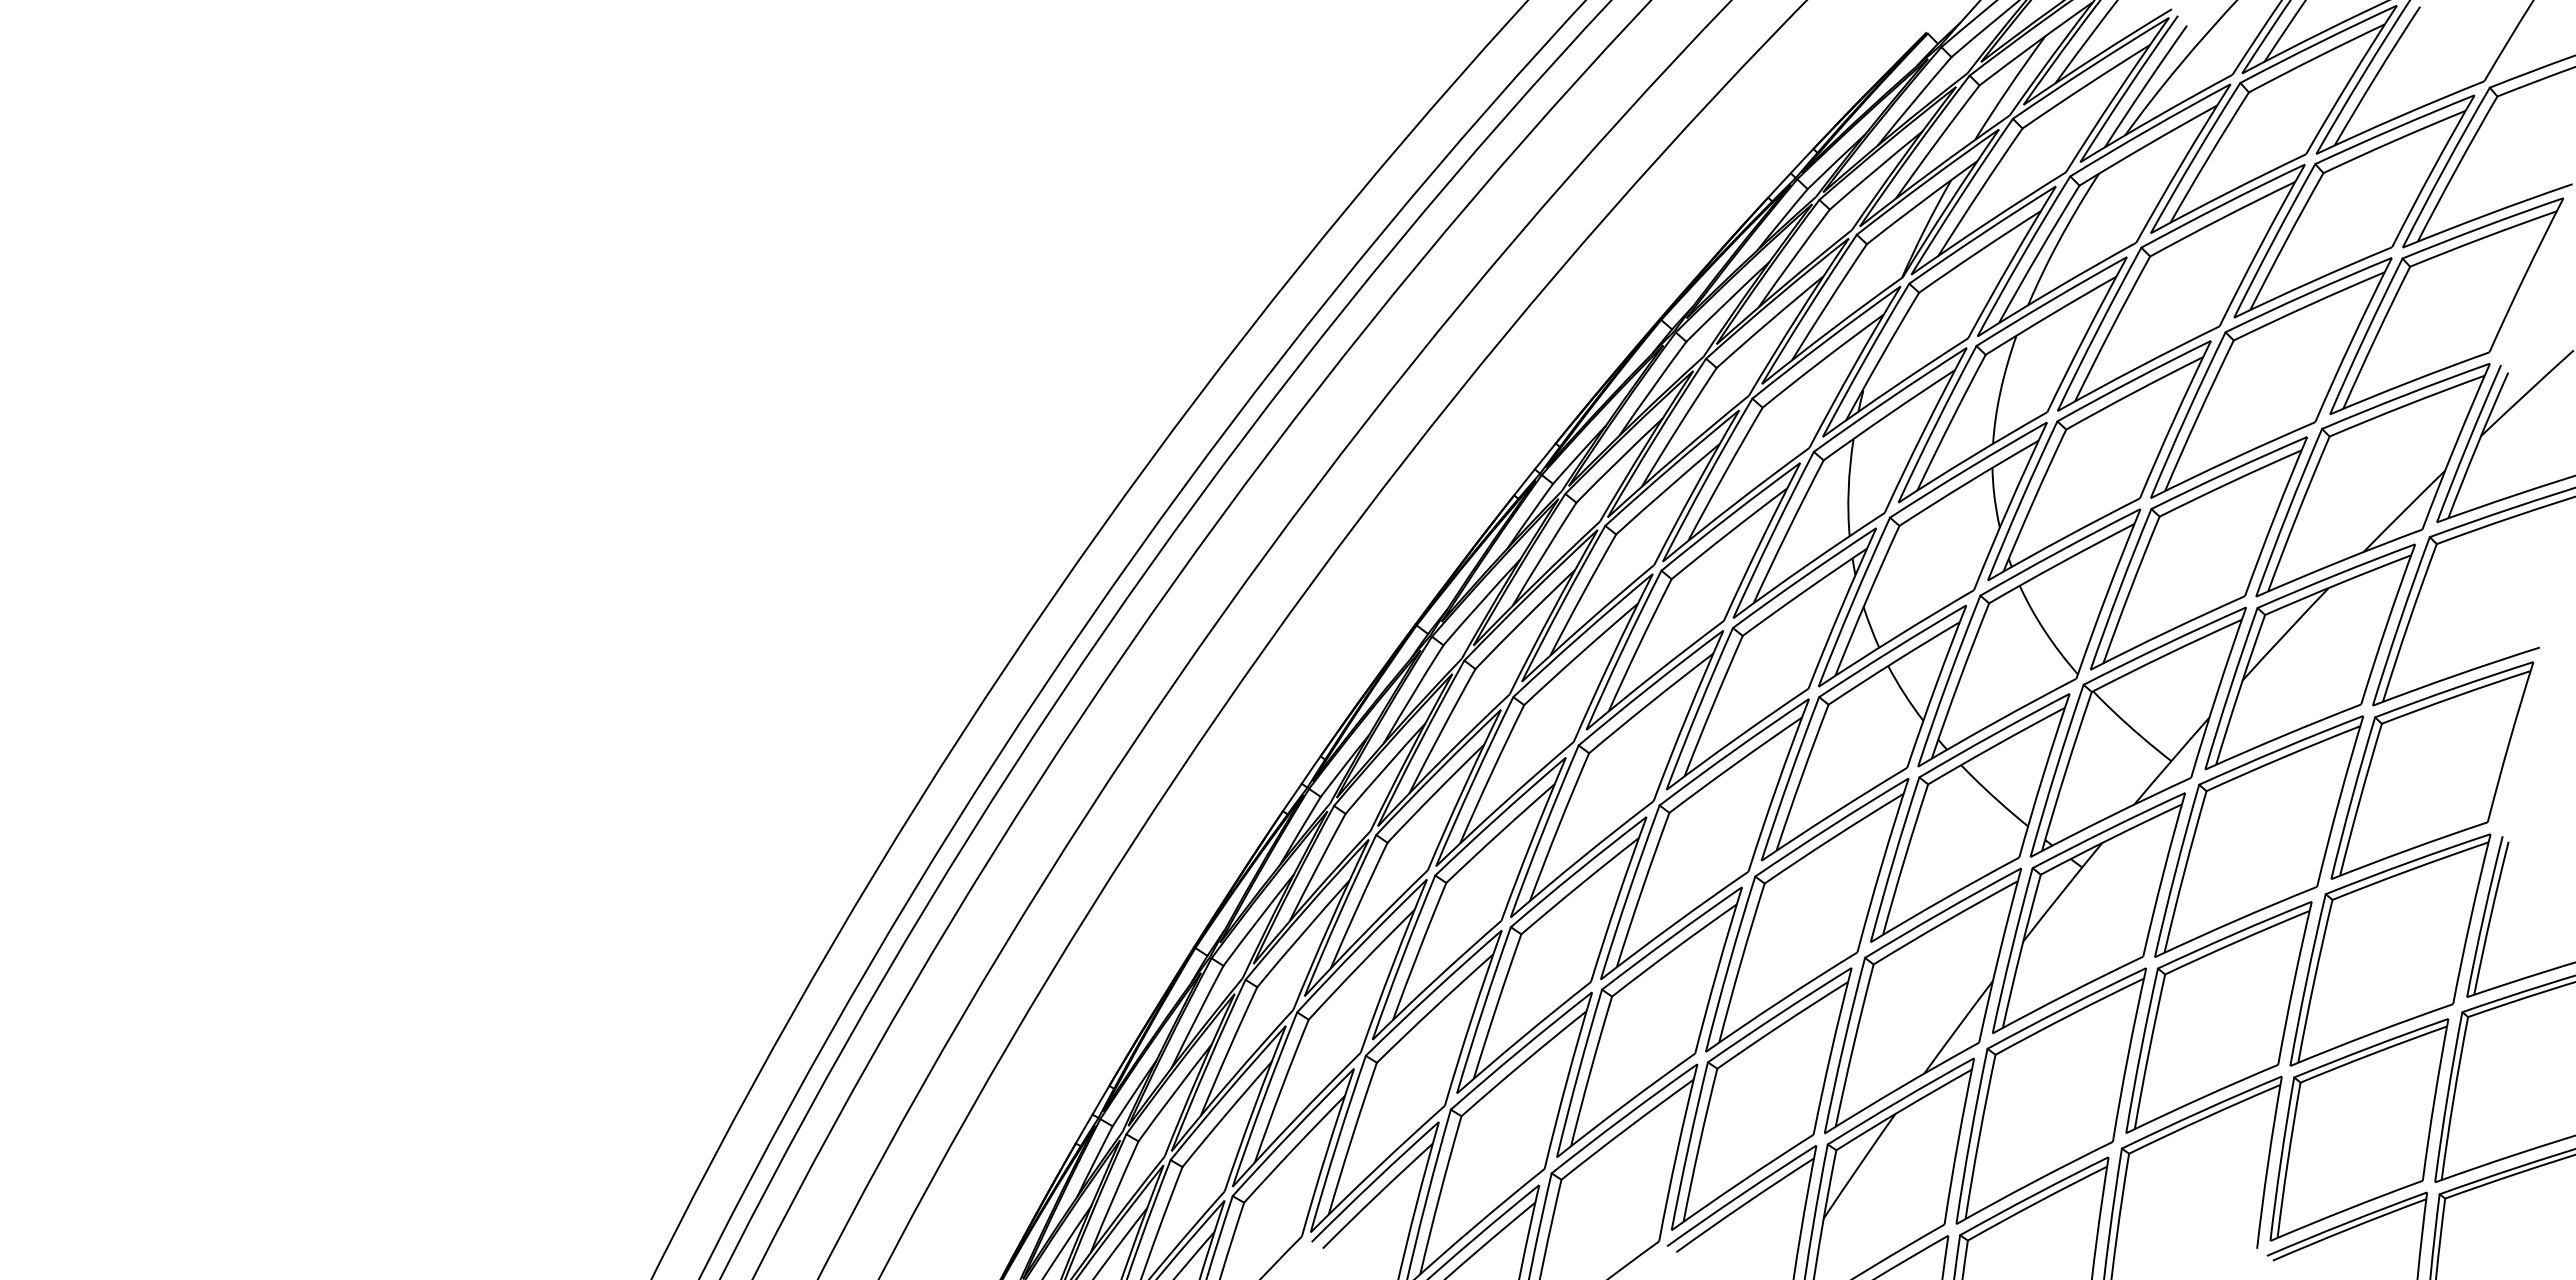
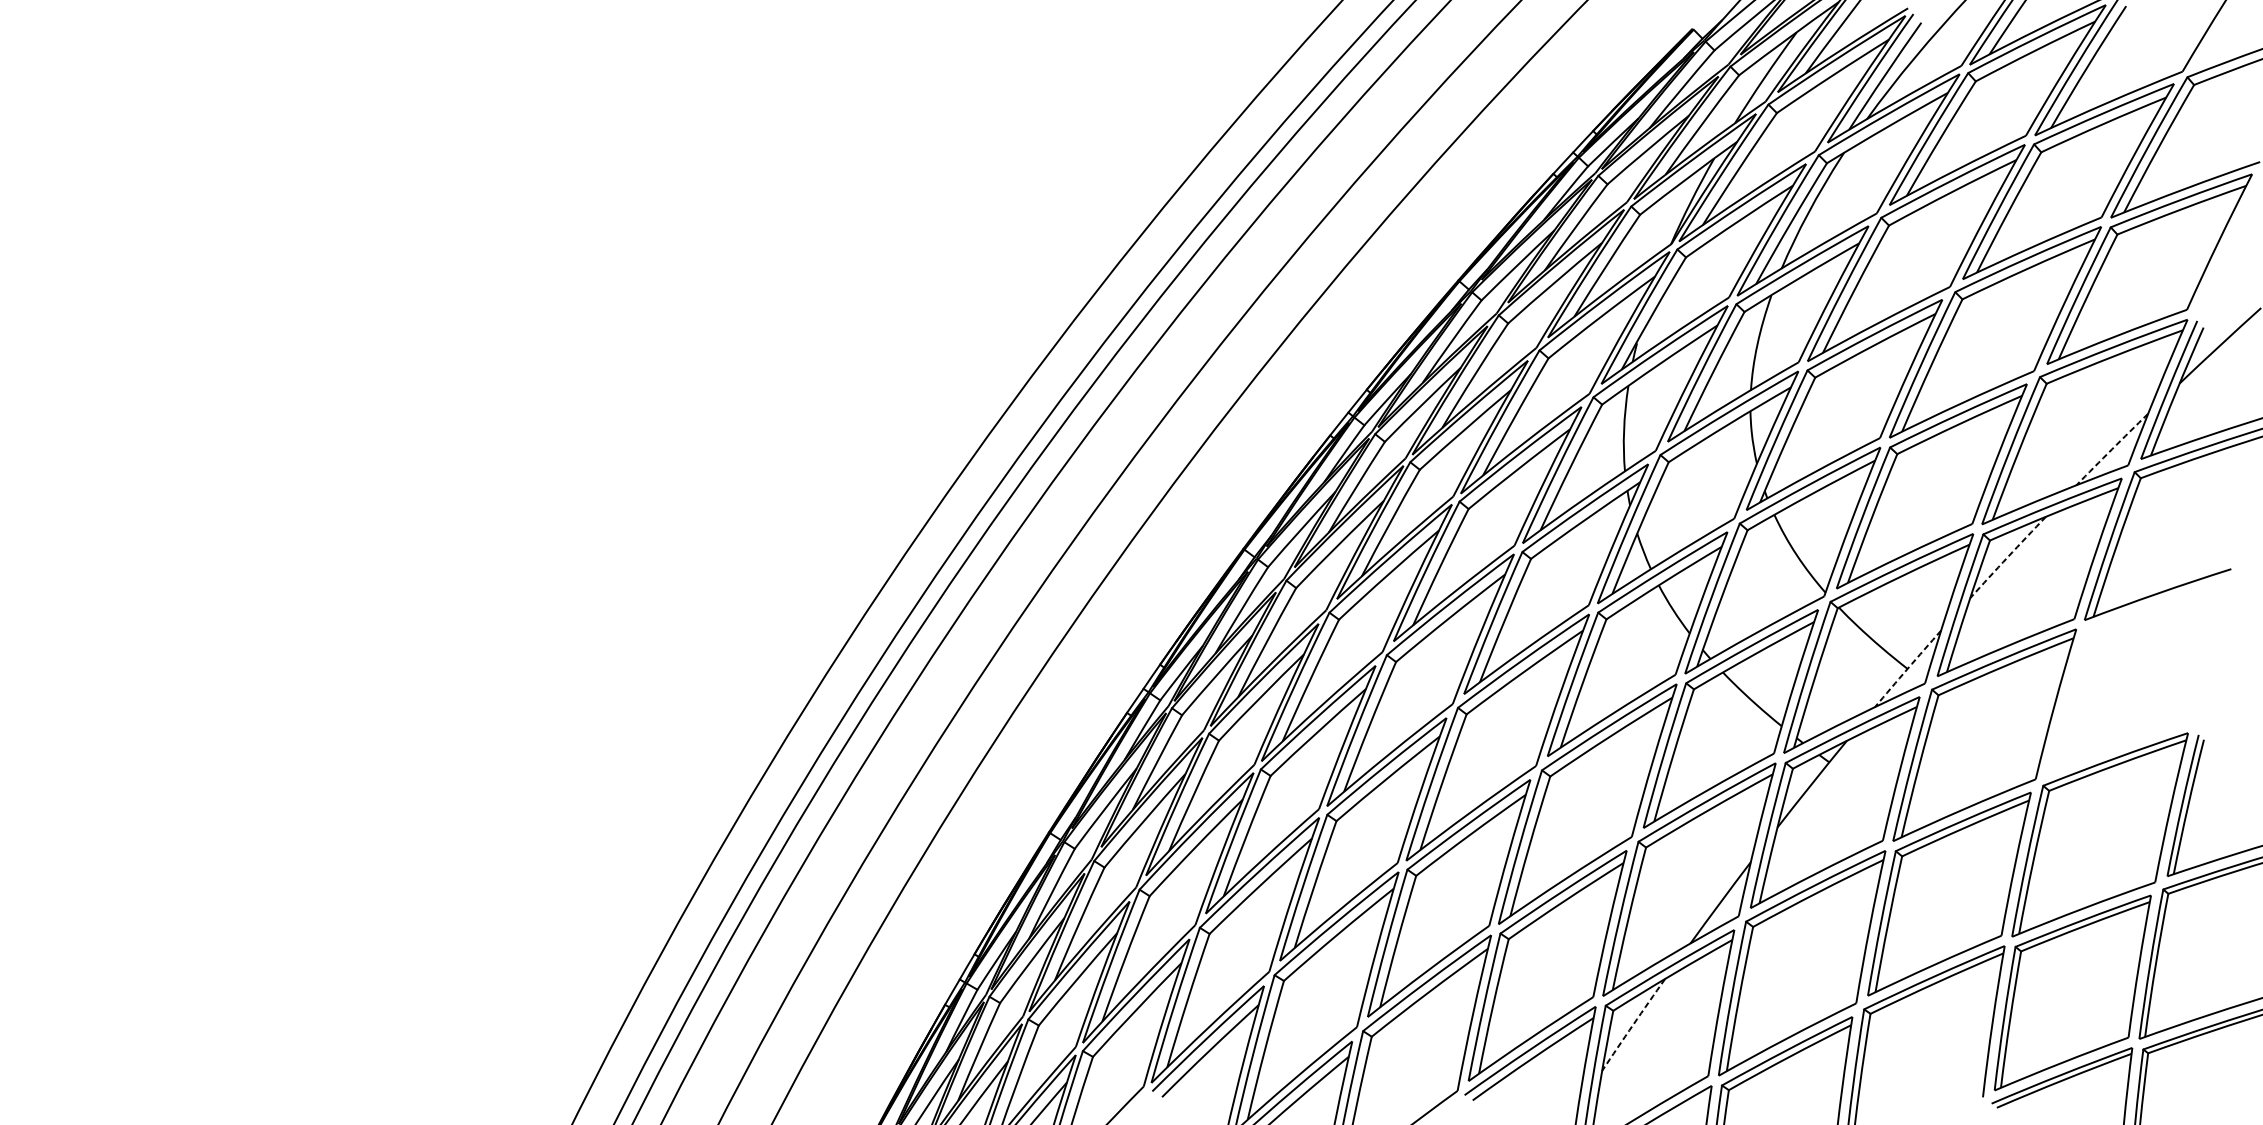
arc: (2404, 511) -> (2112, 449), solid -> dashed
arc: (2285, 633) -> (2007, 556), solid -> dashed
arc: (2171, 760) -> (1907, 668), solid -> dashed
part: (2432, 770) -> (2137, 677), removed
arc: (1859, 1166) -> (1633, 1025), solid -> dashed

